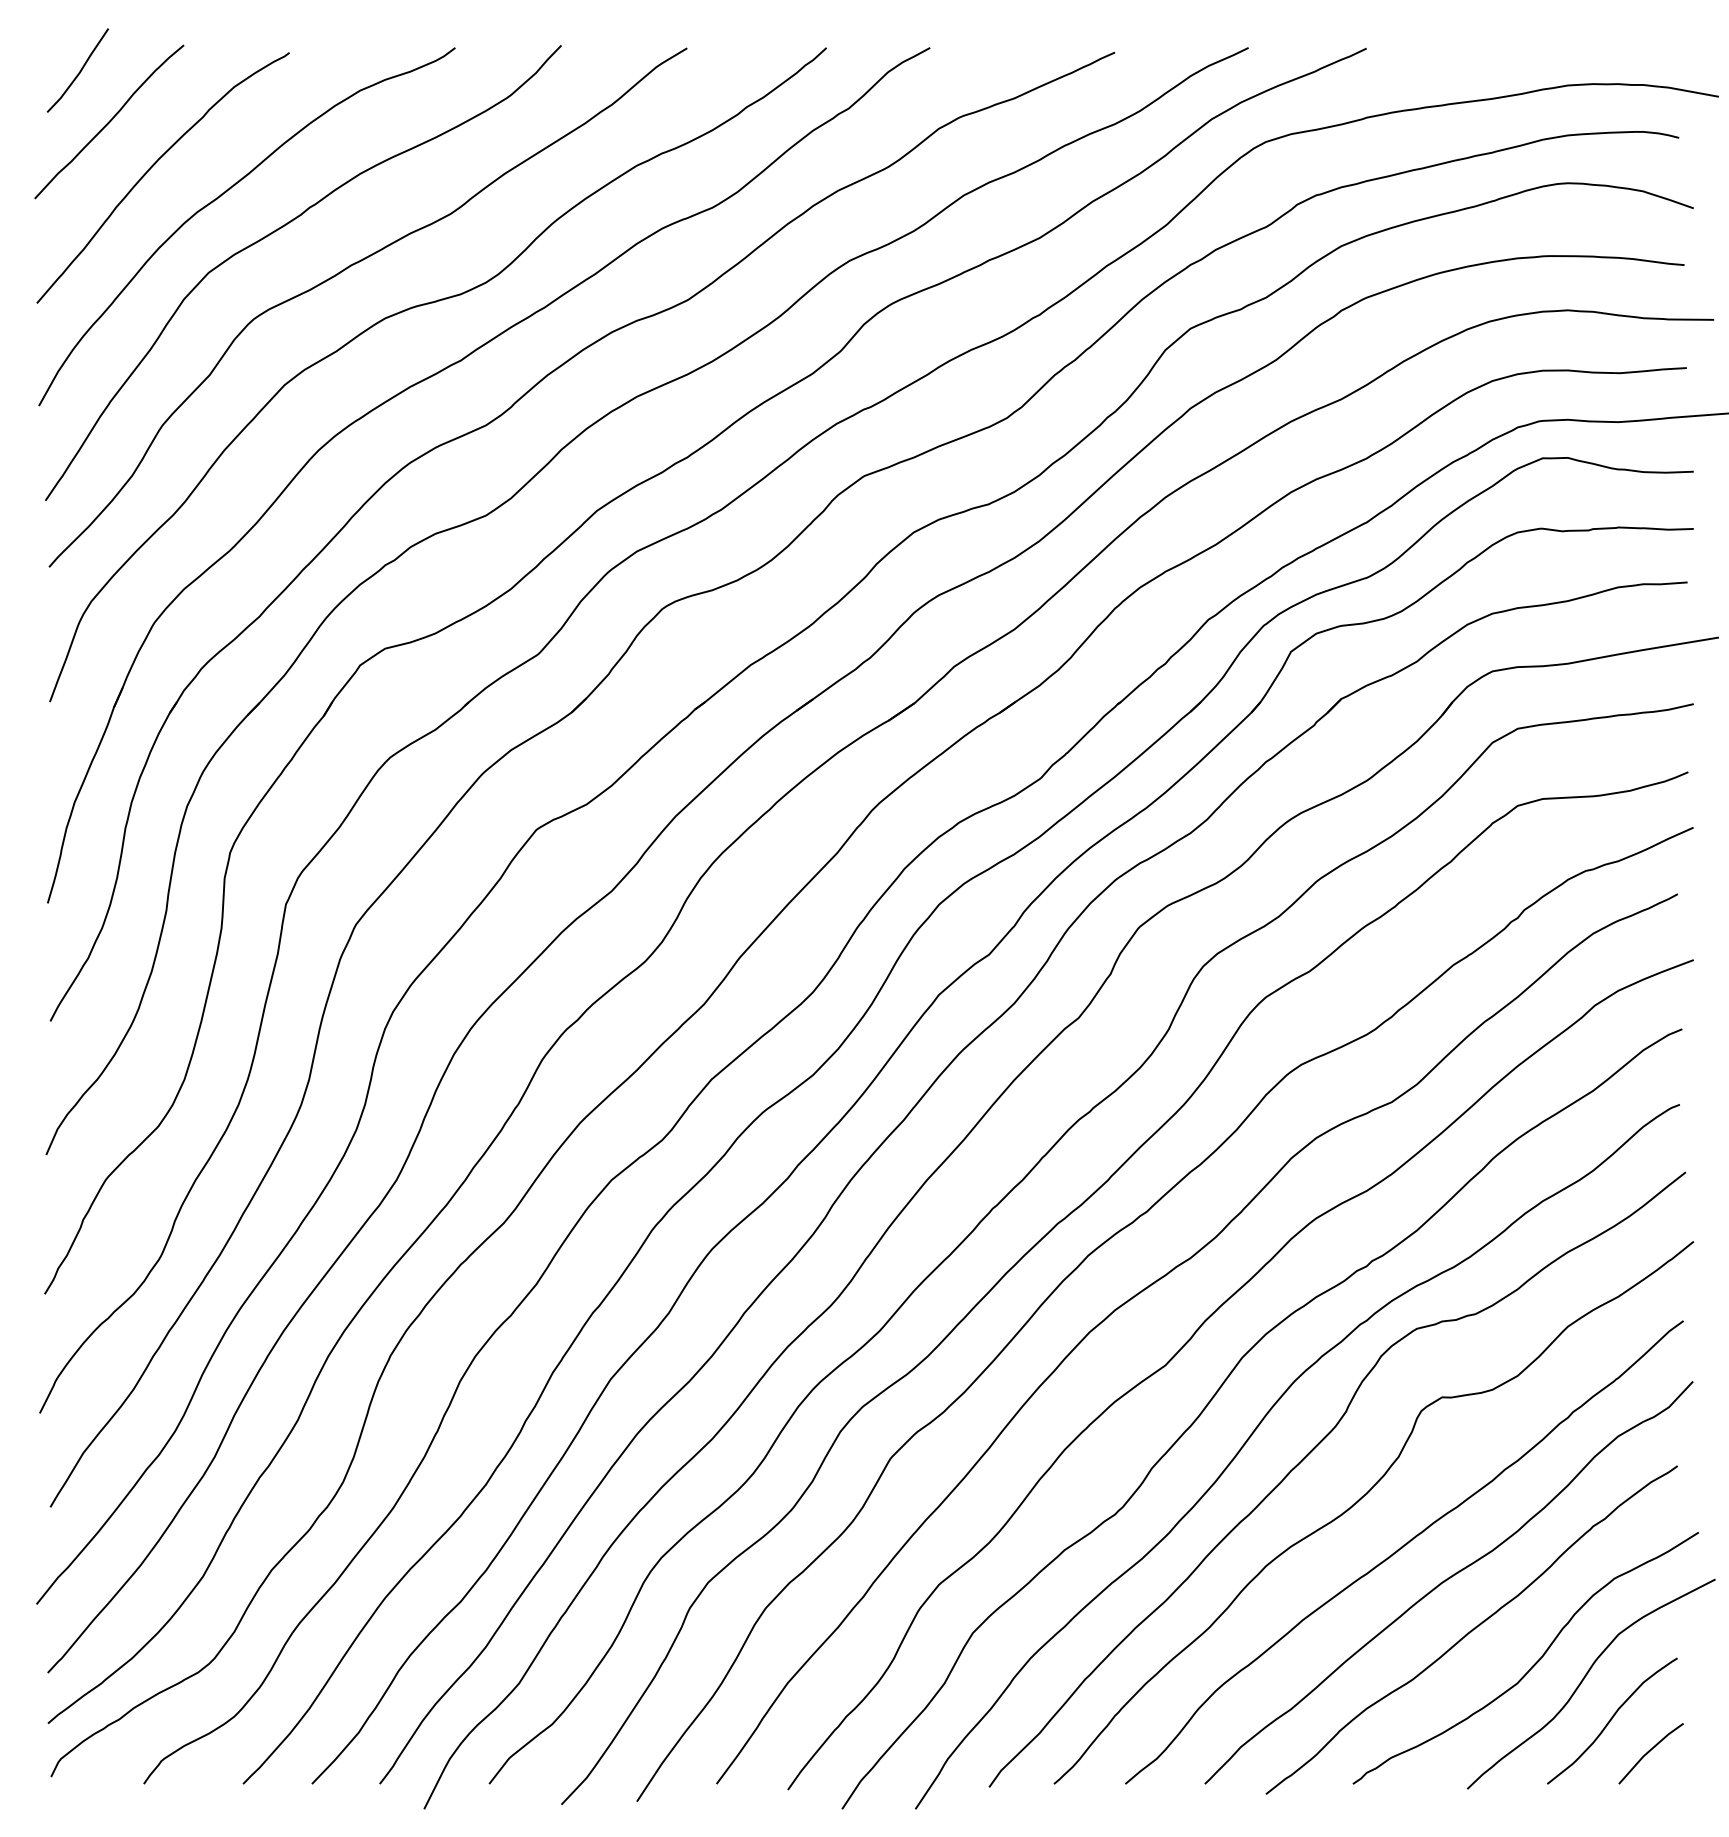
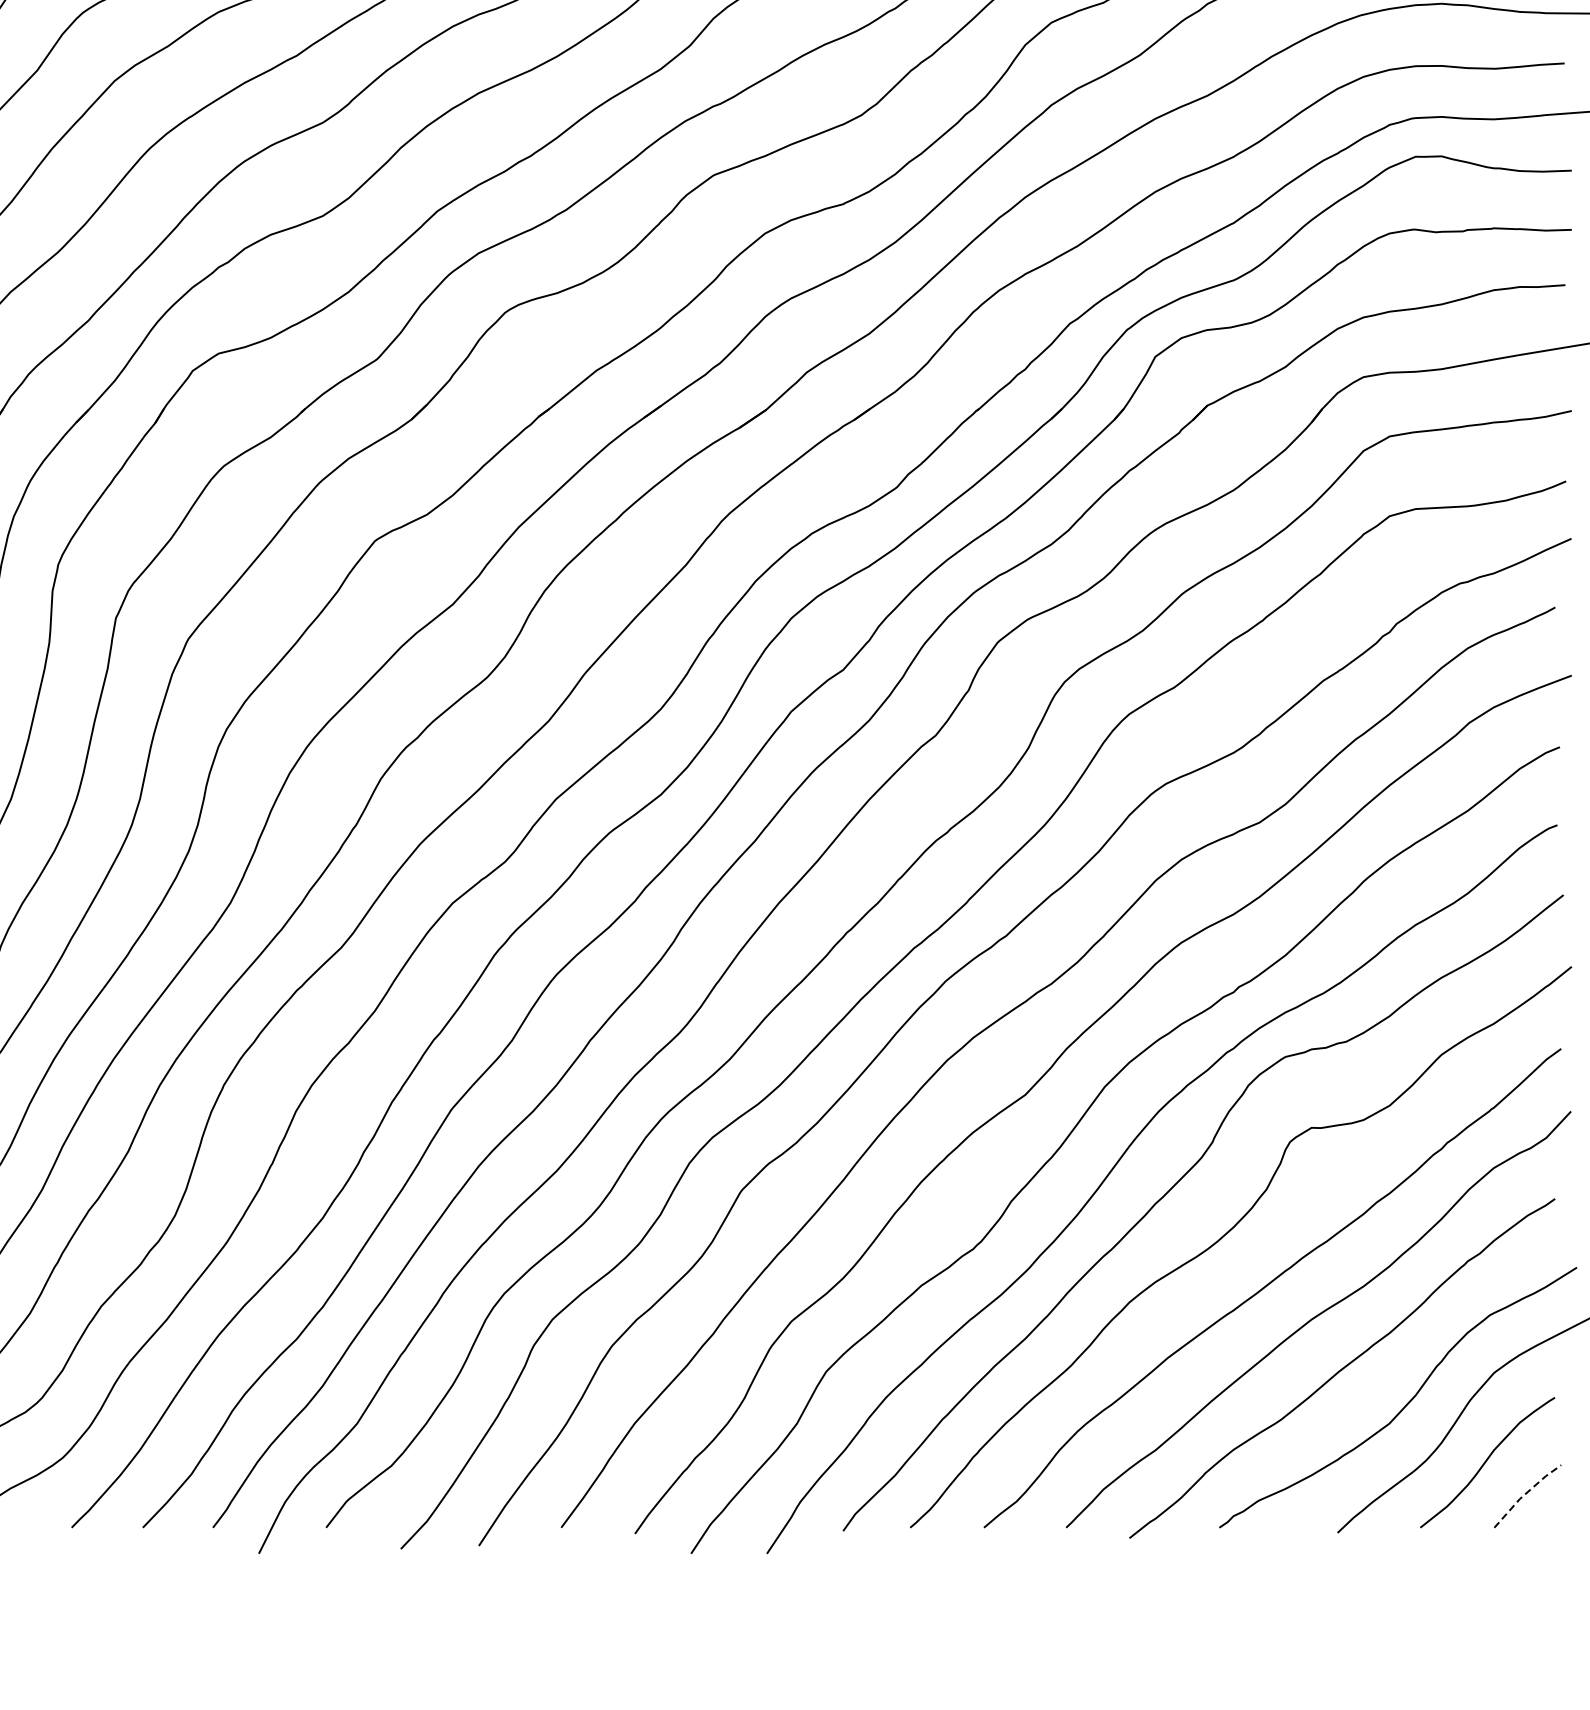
line: (1649, 1751) -> (1526, 1494), solid -> dashed

